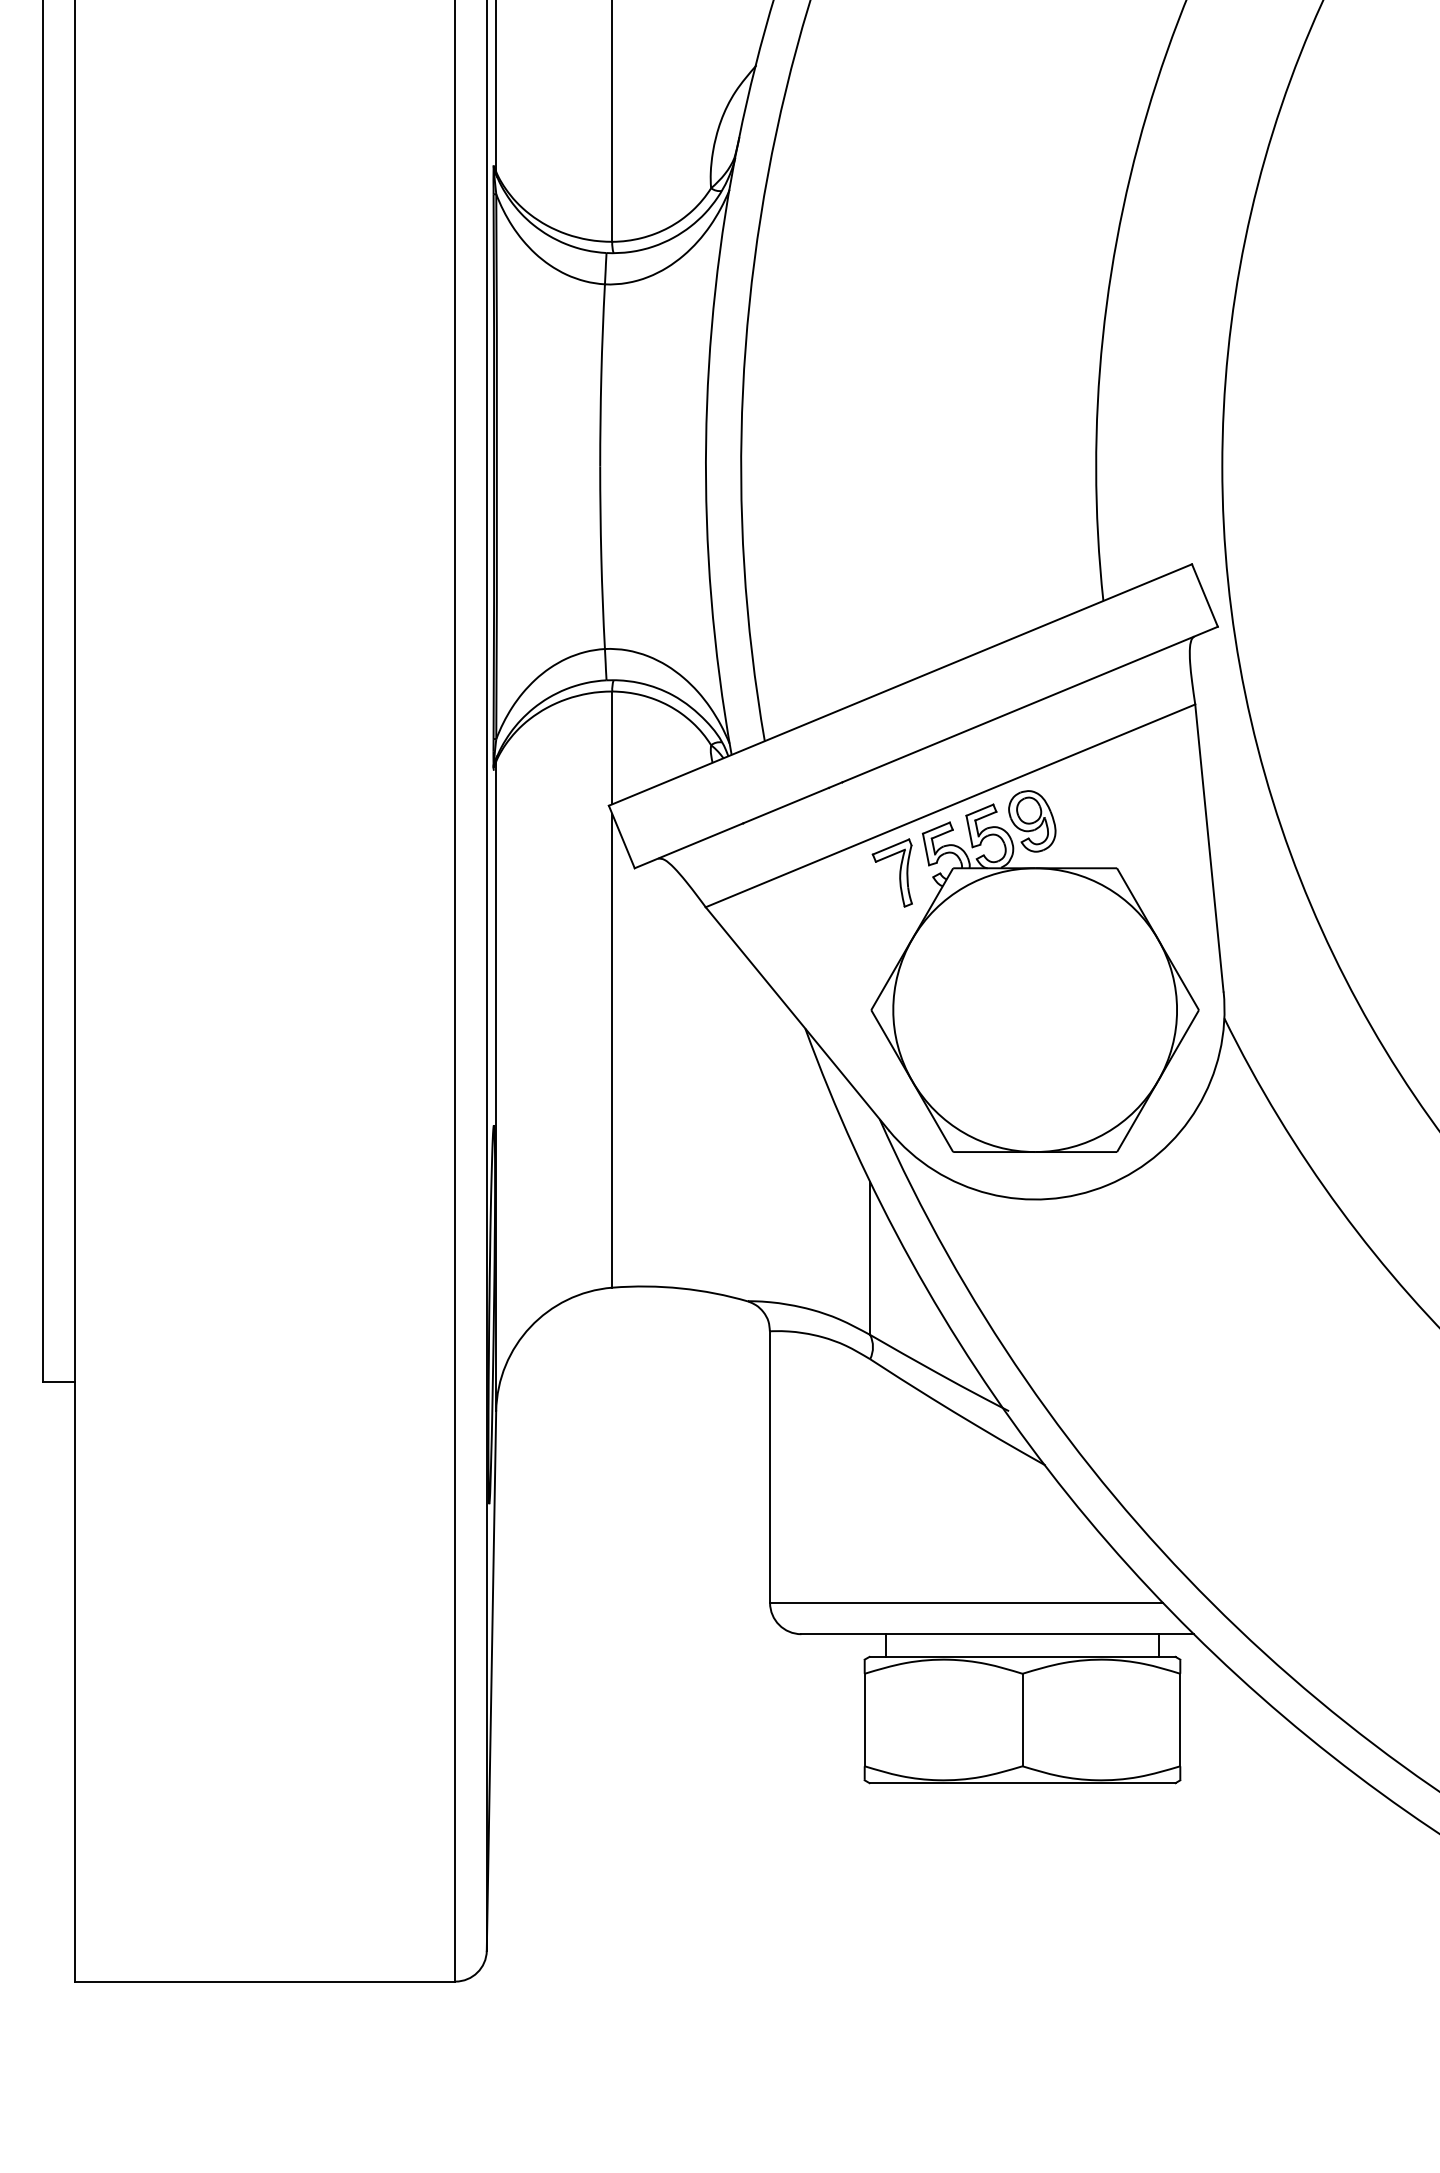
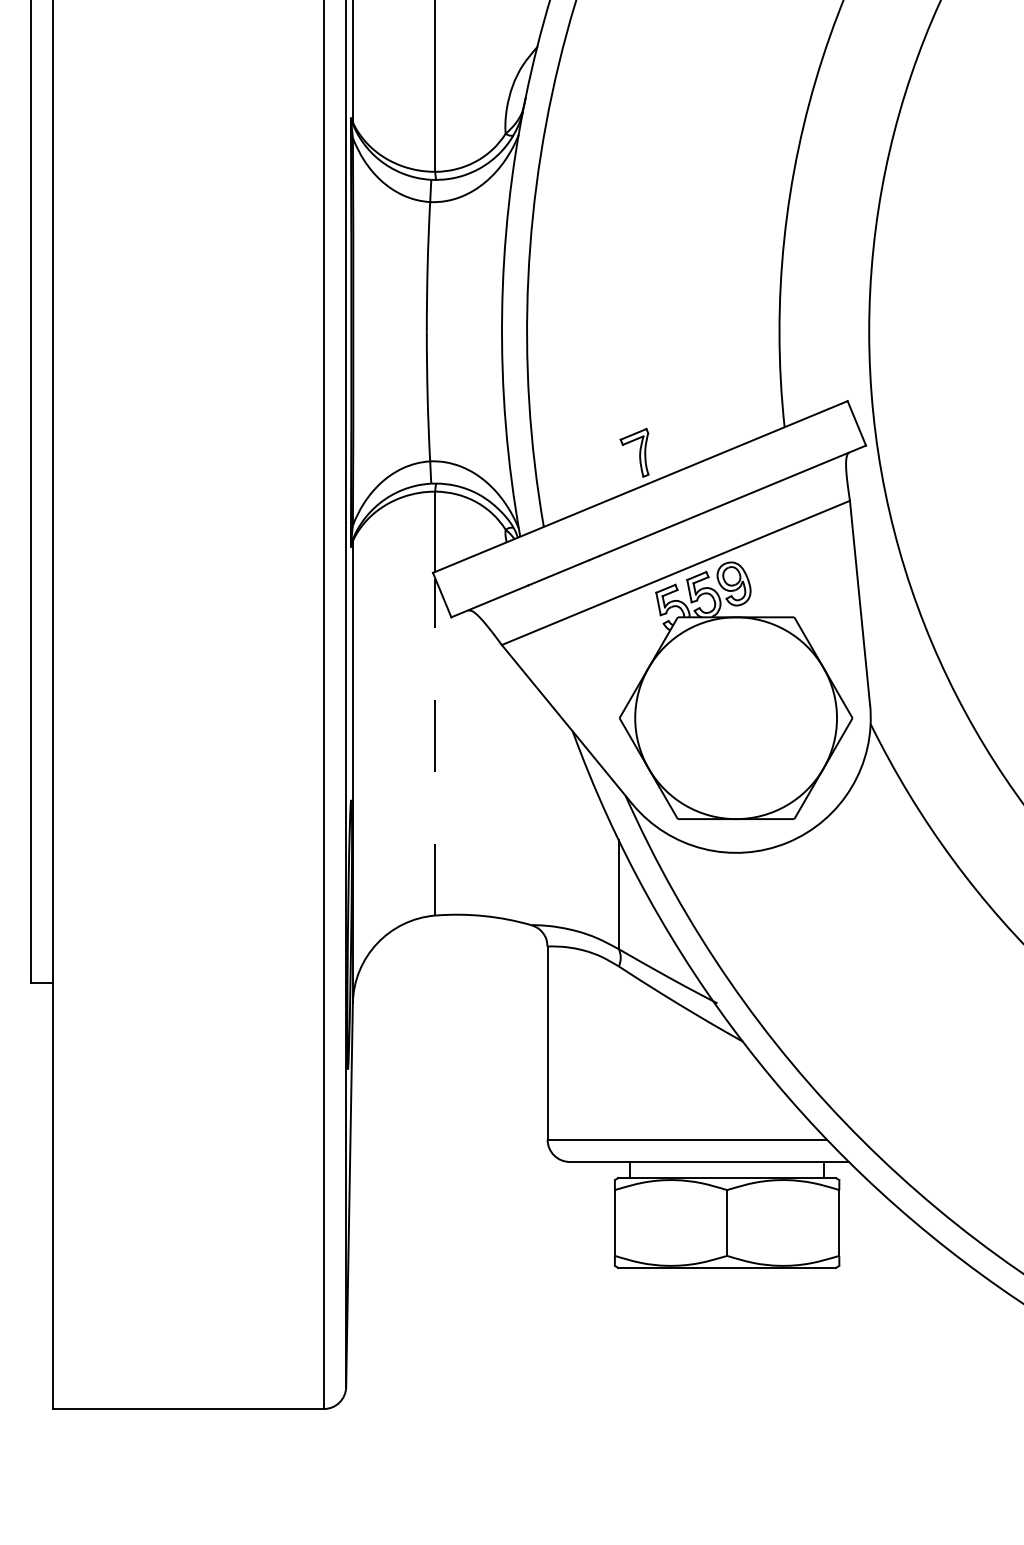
part: (899, 872) -> (639, 452), moved
line: (612, 1050) -> (435, 746), solid -> dashed

